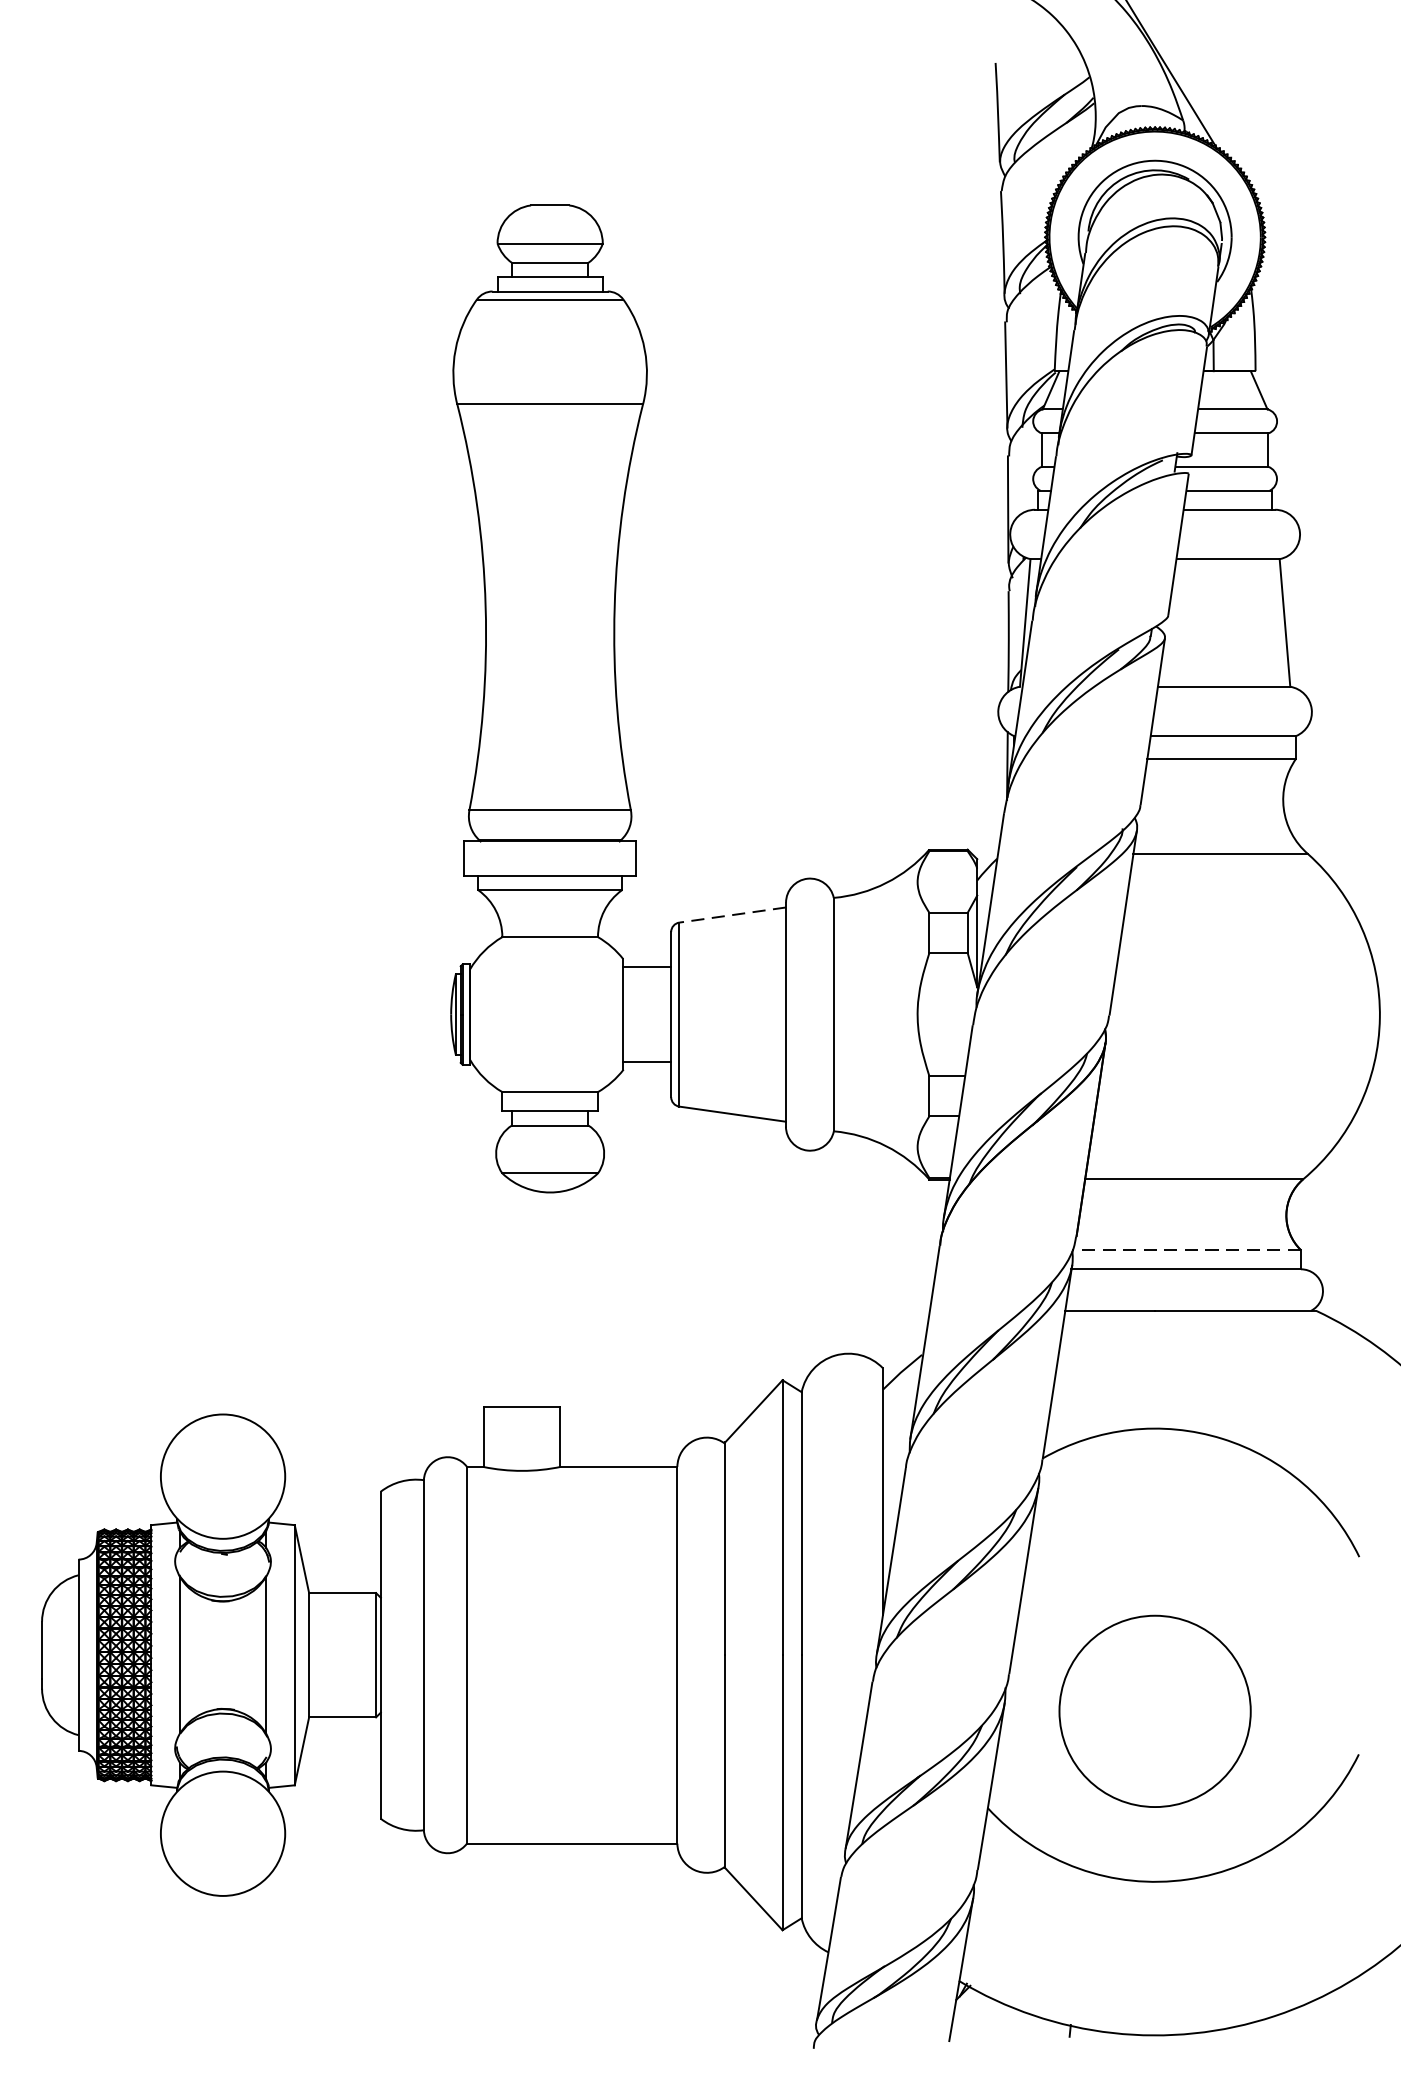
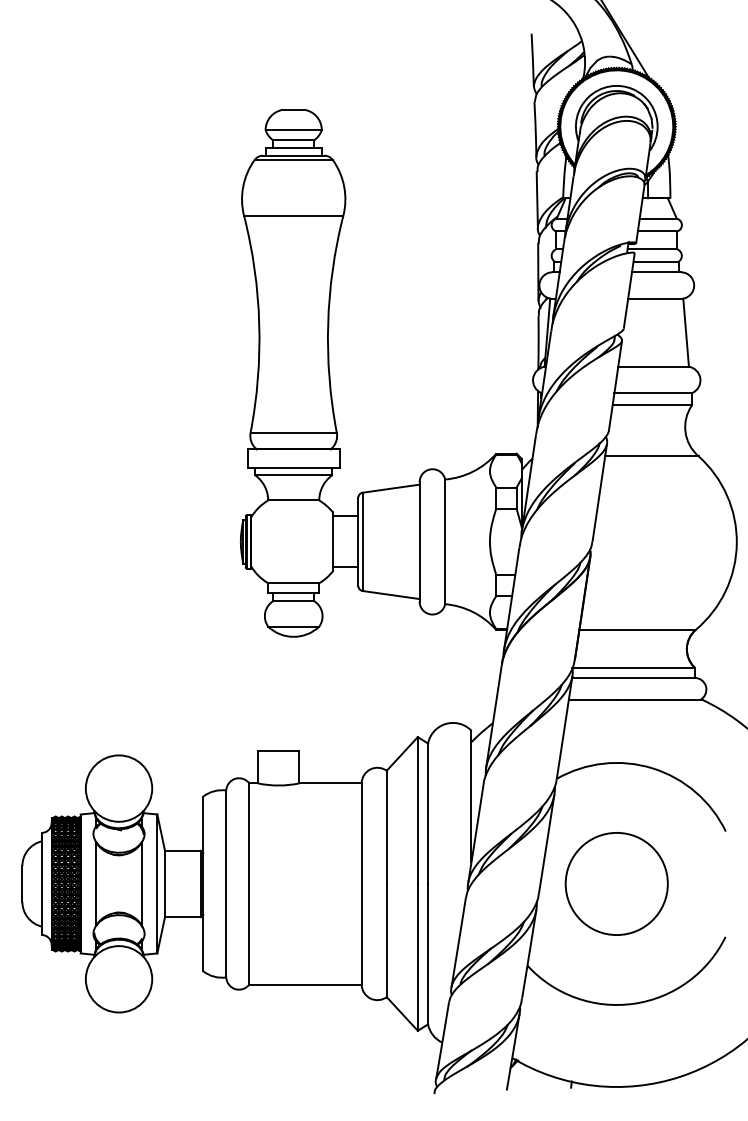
line: (733, 914) -> (391, 488), dashed -> solid
line: (1186, 1249) -> (633, 667), dashed -> solid
circle: (1154, 1710) -> (616, 883), moved

